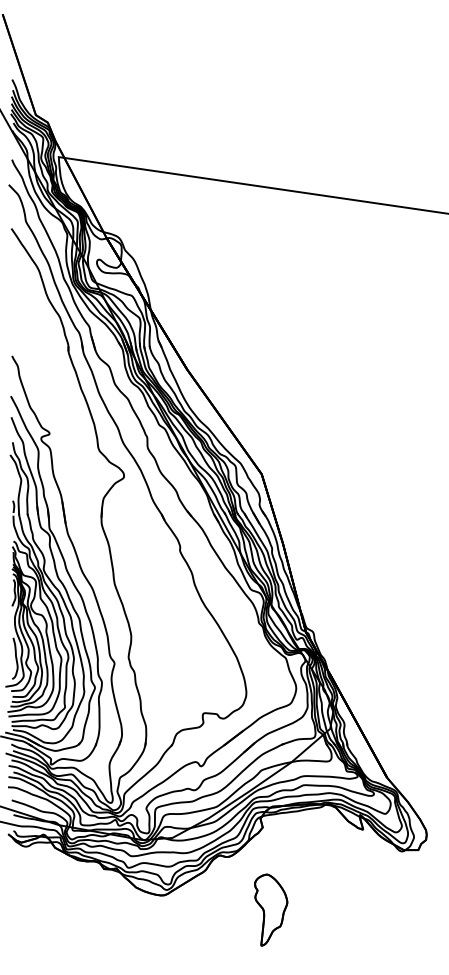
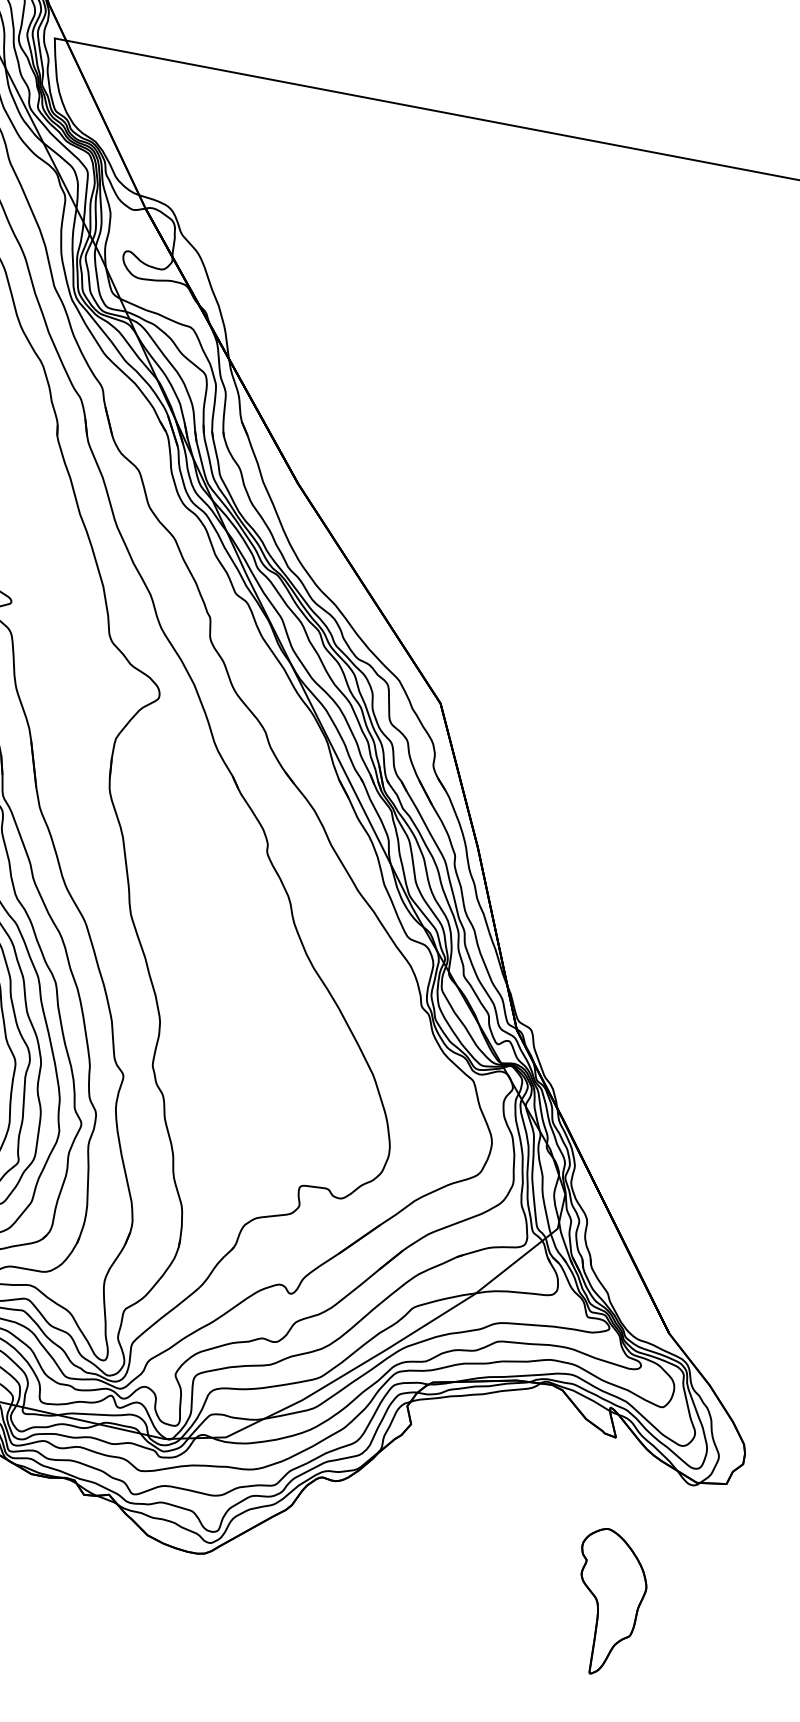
part: (271, 909) -> (613, 1600), moved

